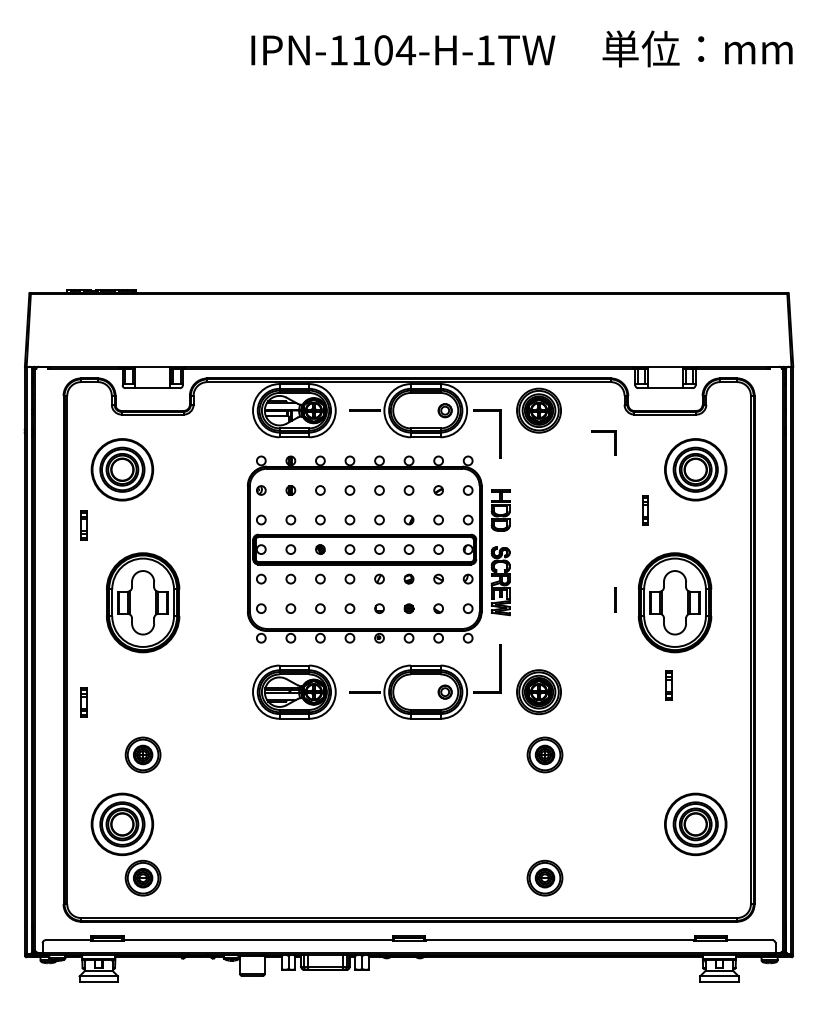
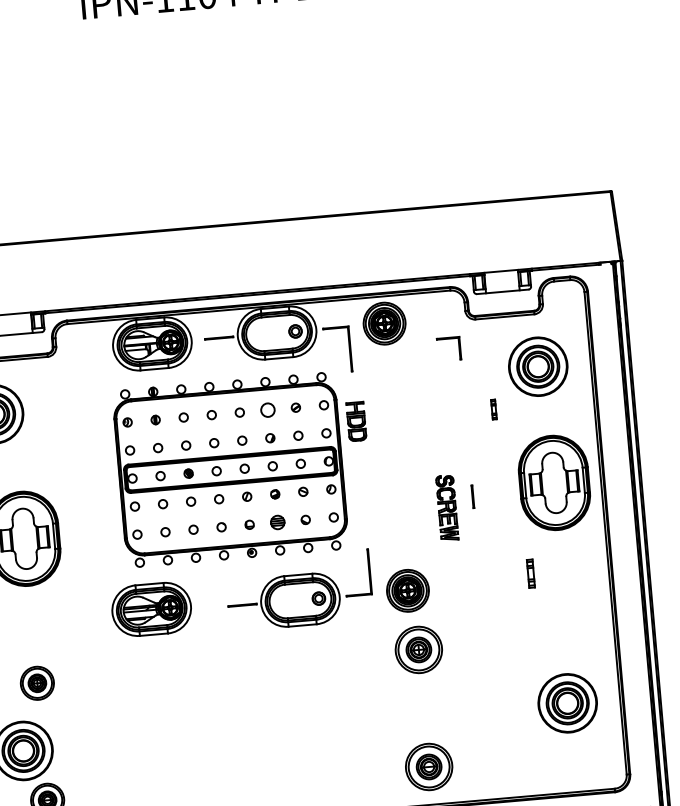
circle: (408, 490) -> (267, 410), size x1.6
part: (645, 510) -> (493, 409), size x0.7
part: (500, 581) -> (447, 508), moved
part: (674, 602) -> (553, 482), moved
part: (408, 608) -> (277, 522), size x1.6
part: (294, 691) -> (151, 608), moved
part: (544, 754) -> (418, 649), size x1.4
part: (544, 877) -> (428, 766), size x1.4

